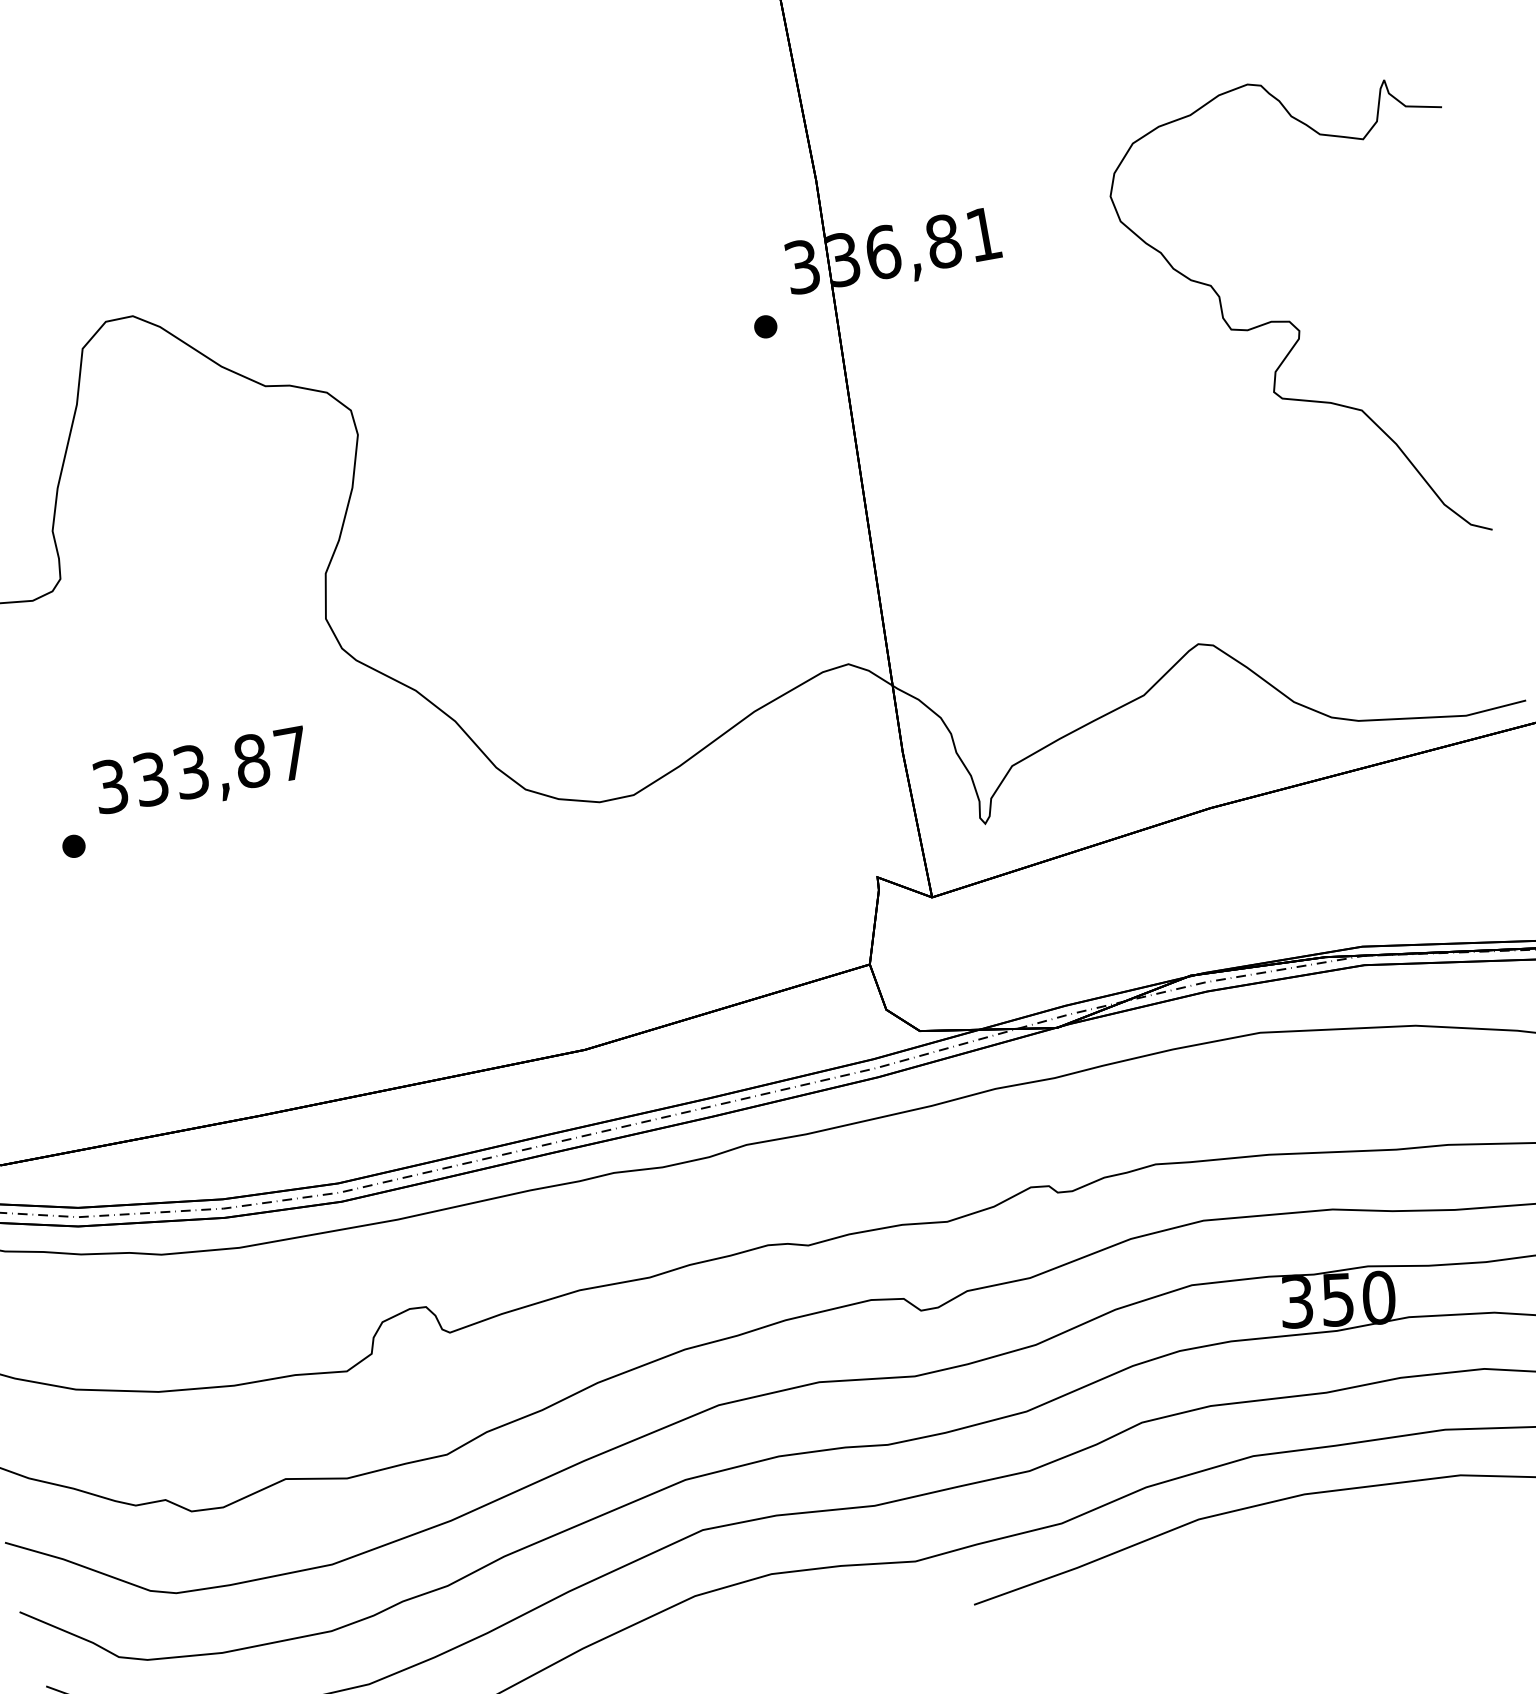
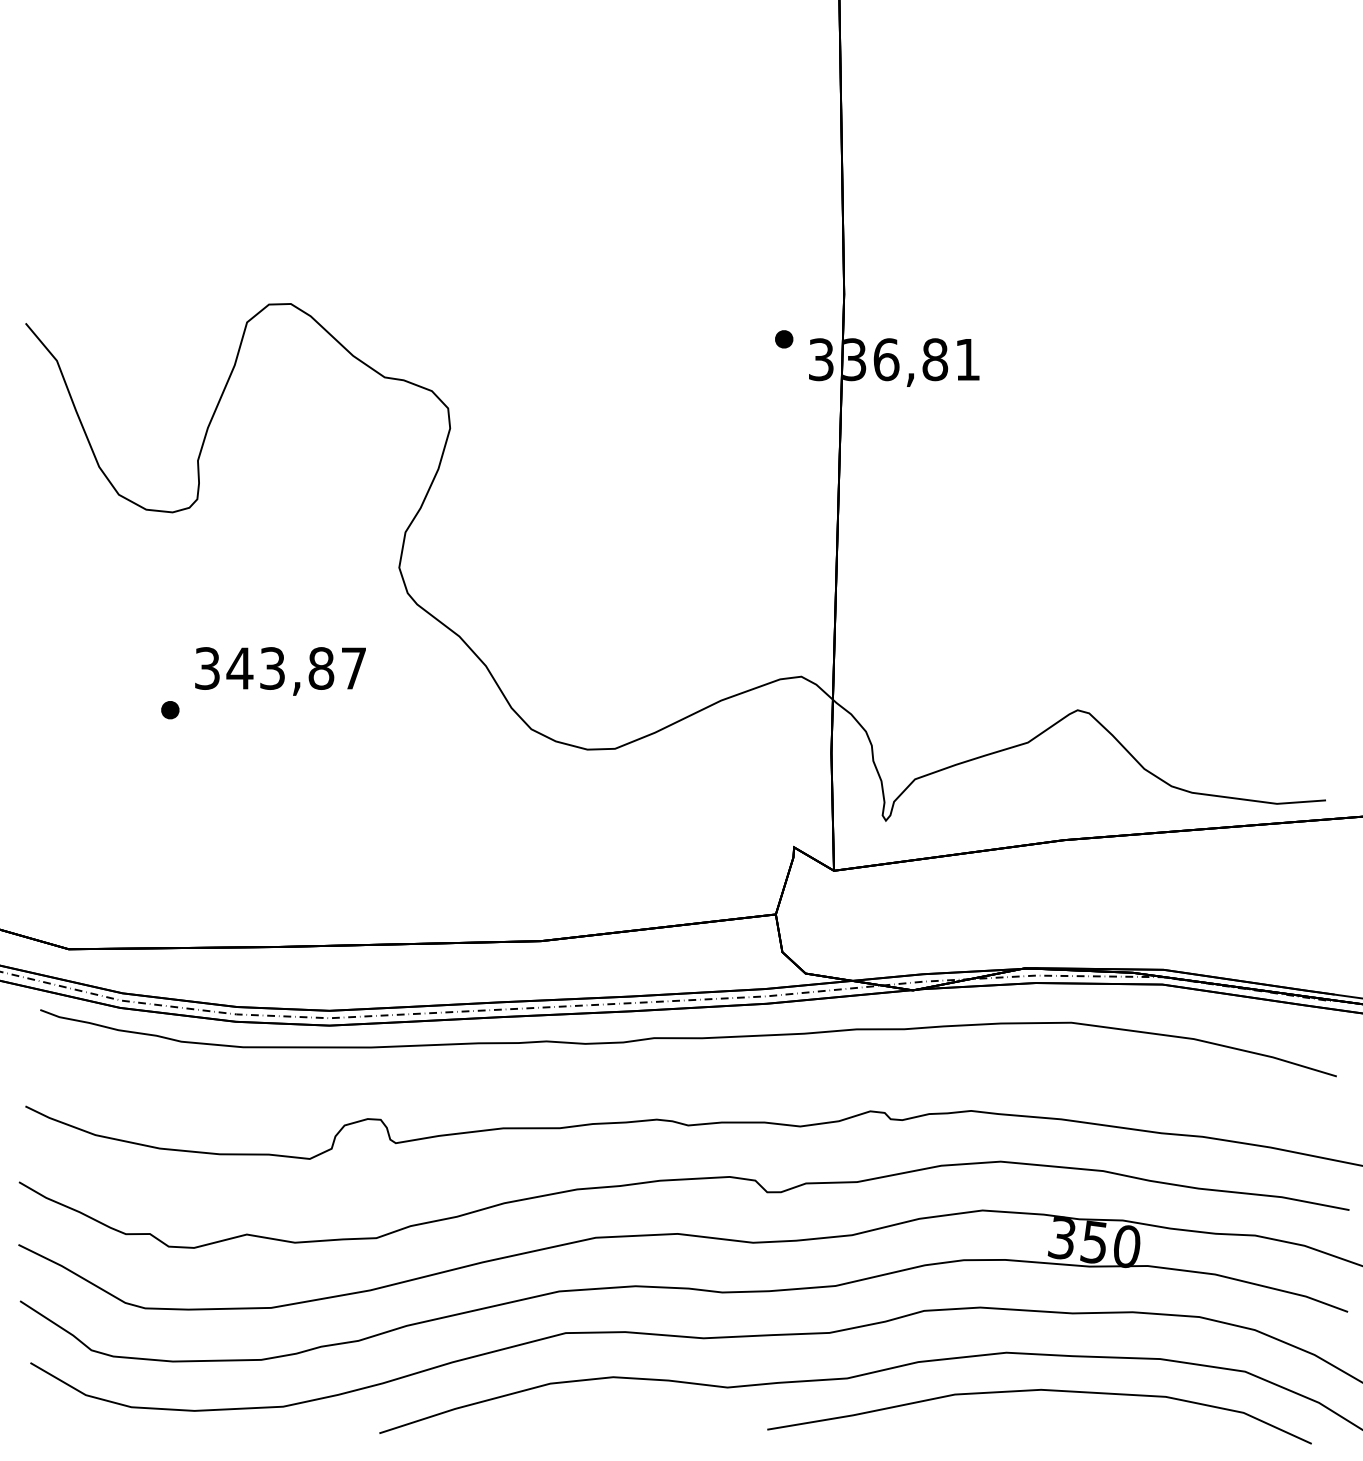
curve: (1295, 325) -> (1198, 474), removed
part: (766, 326) -> (784, 339), moved
text: (150, 779) -> (239, 668), 333,87 -> 343,87

